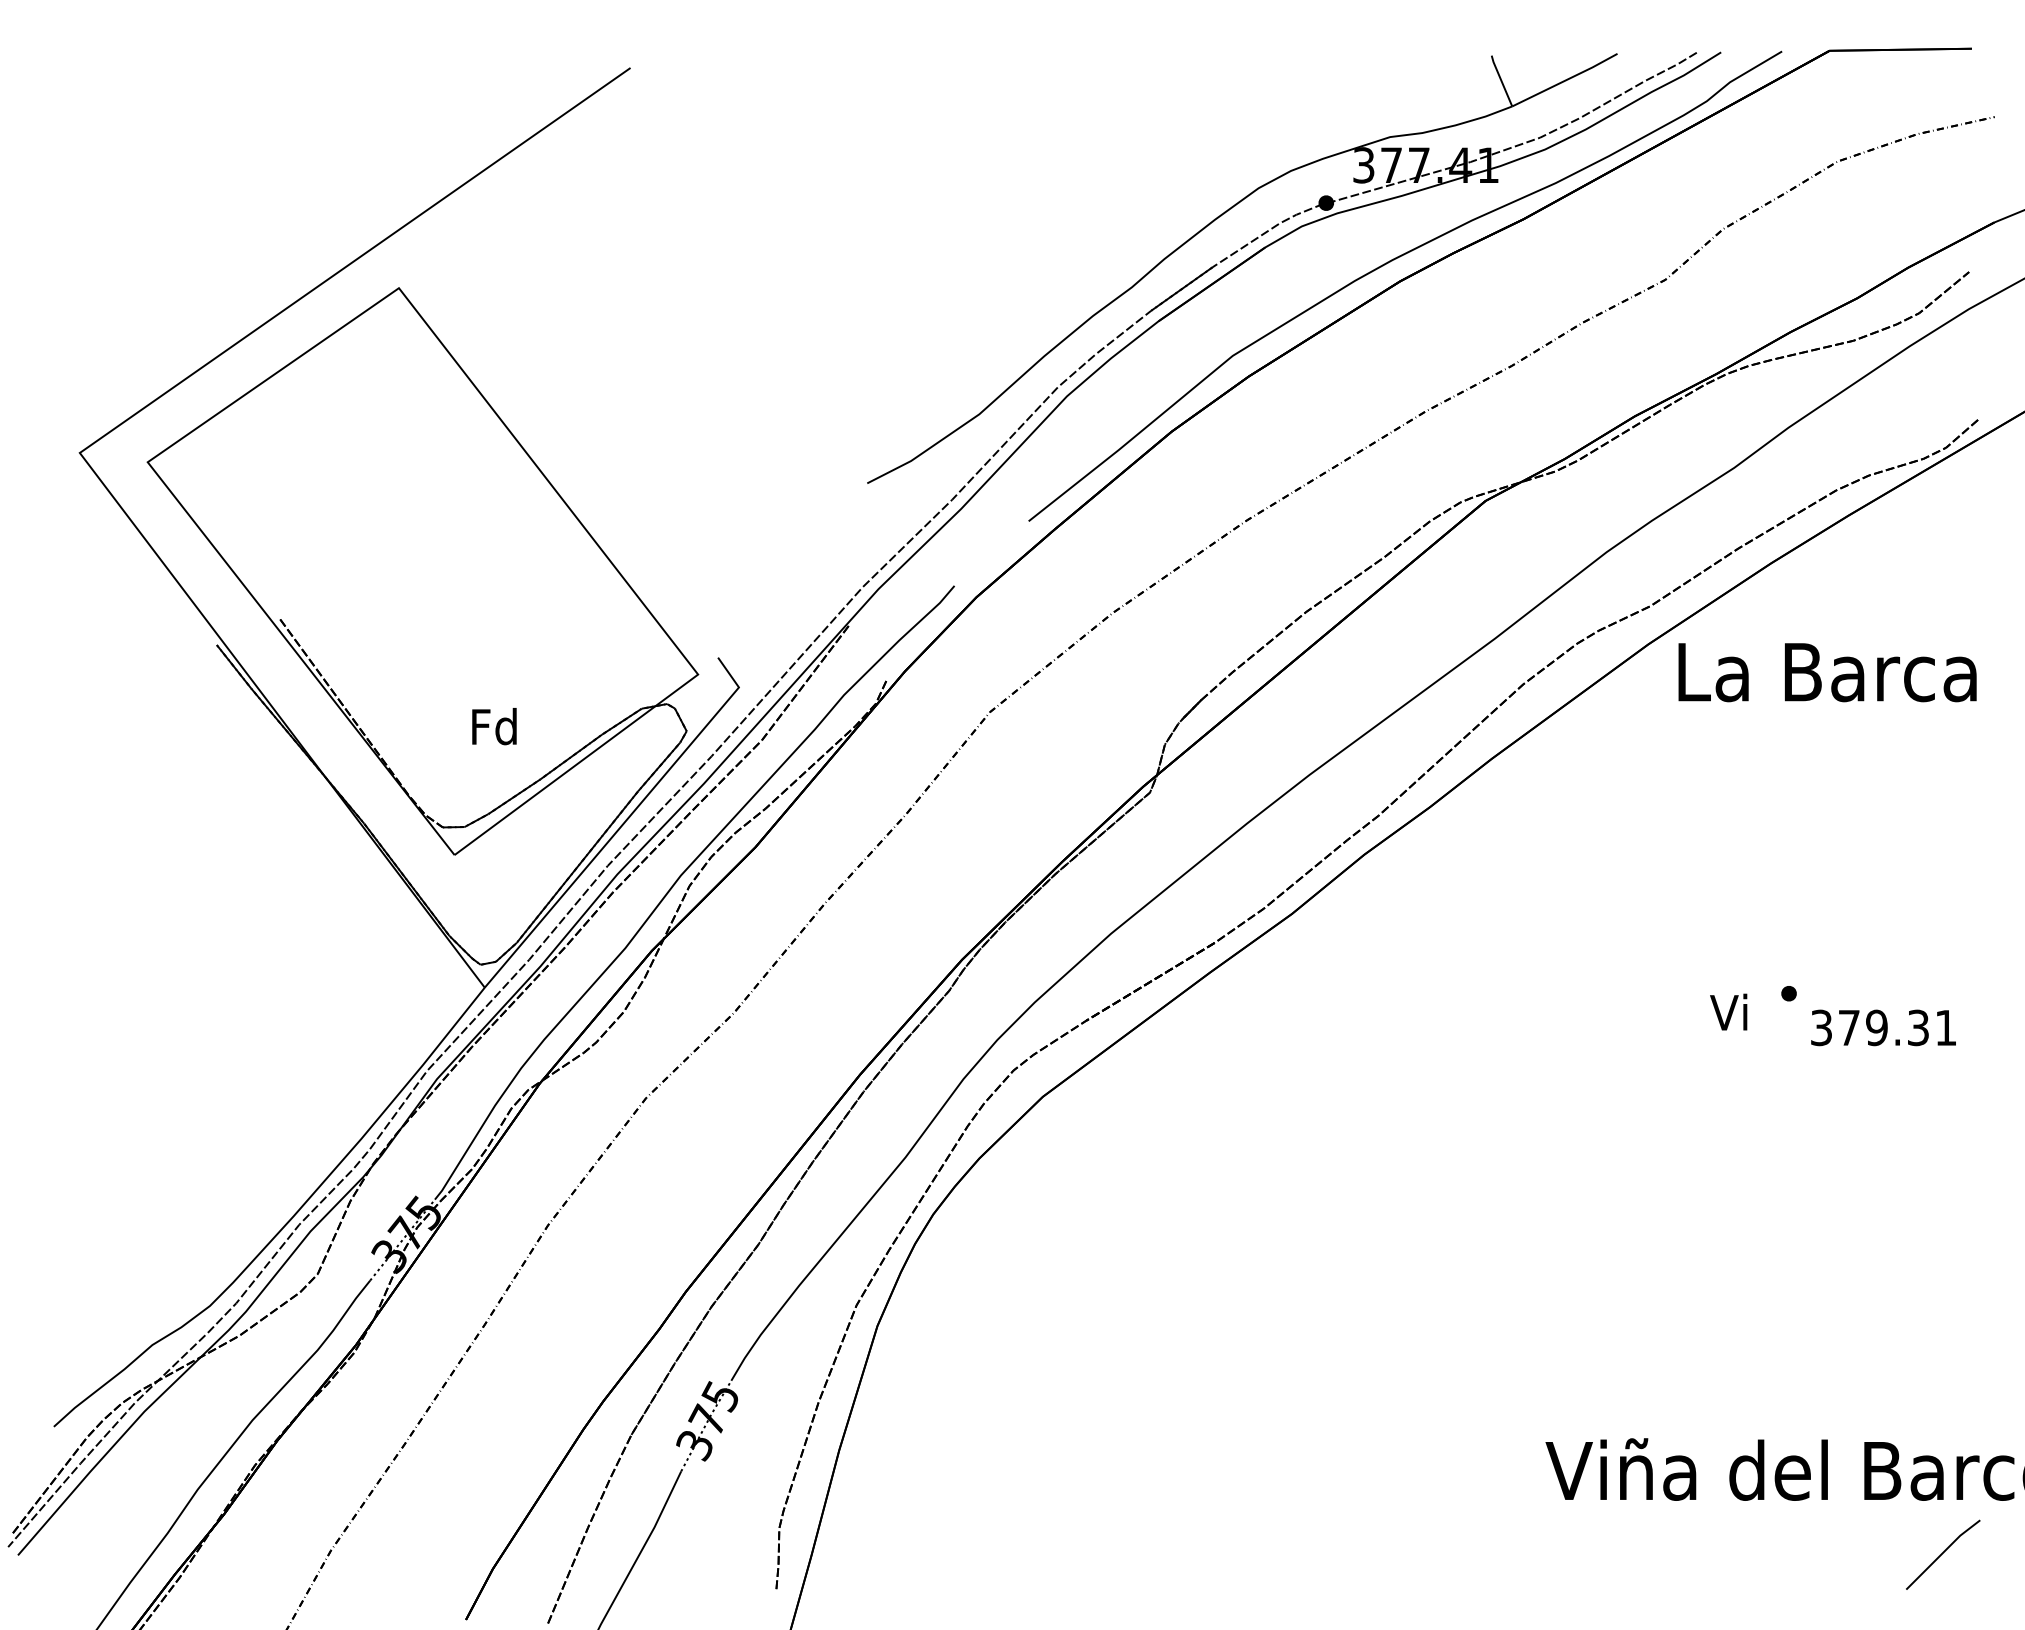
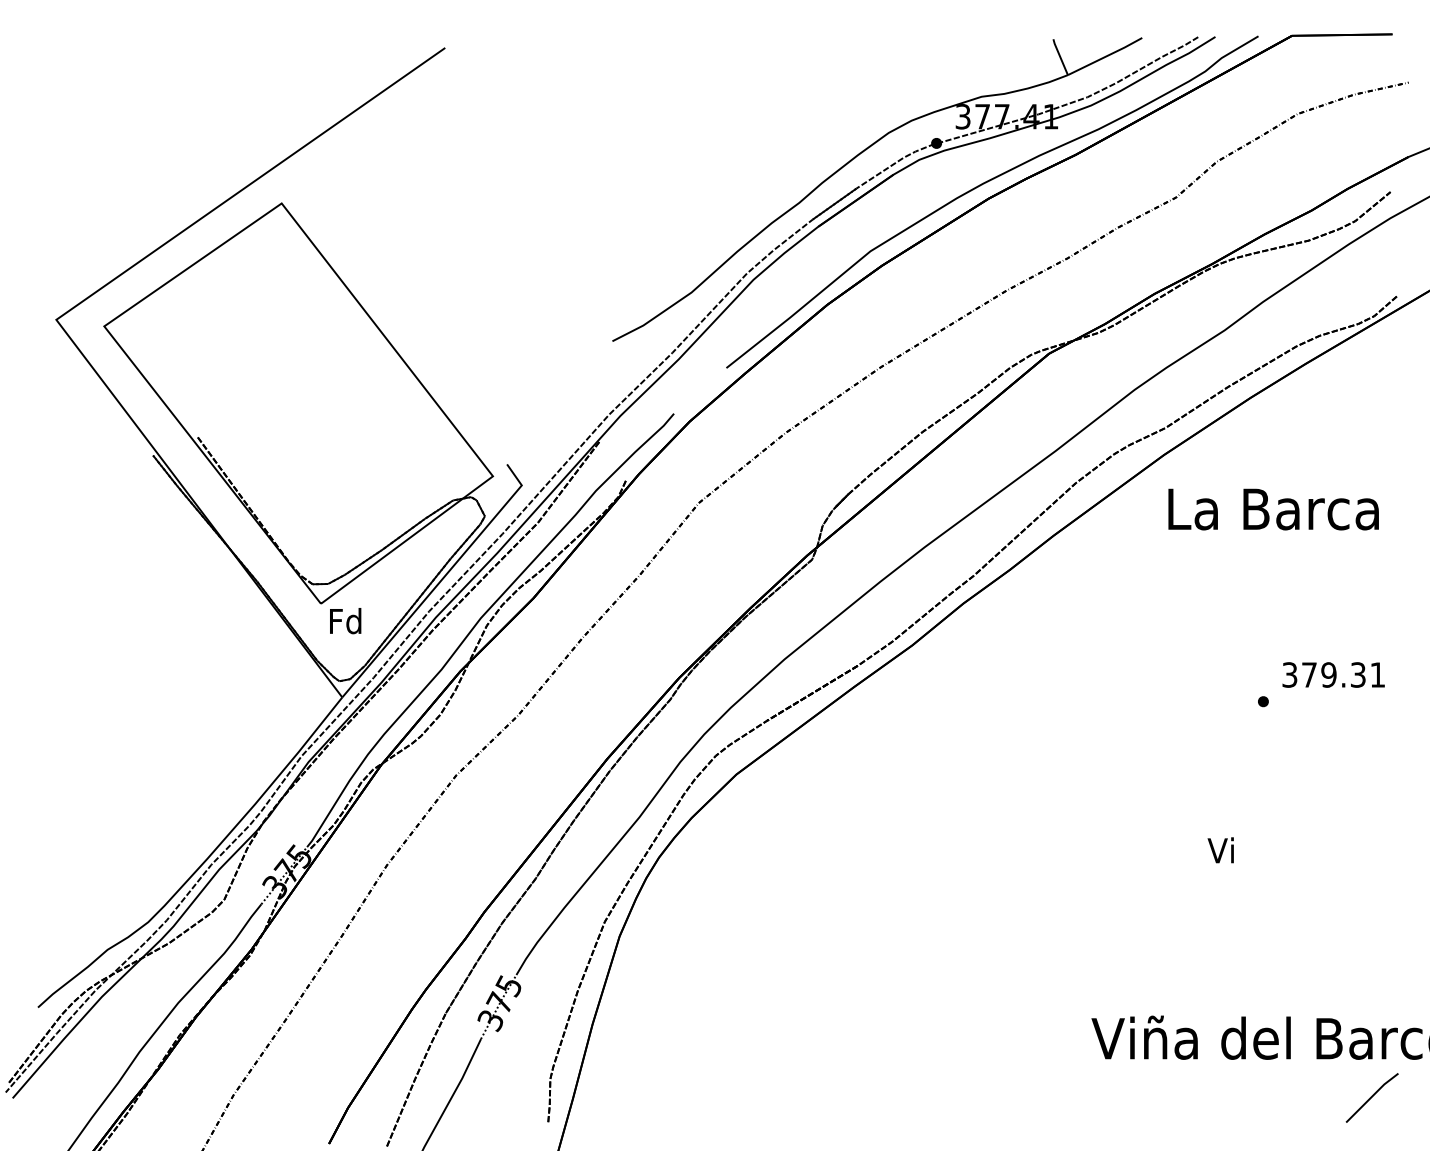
text: (1827, 672) -> (1273, 509), moved
text: (494, 726) -> (345, 621), moved
text: (1728, 1011) -> (1220, 849), moved
text: (1883, 1027) -> (1333, 674), moved

